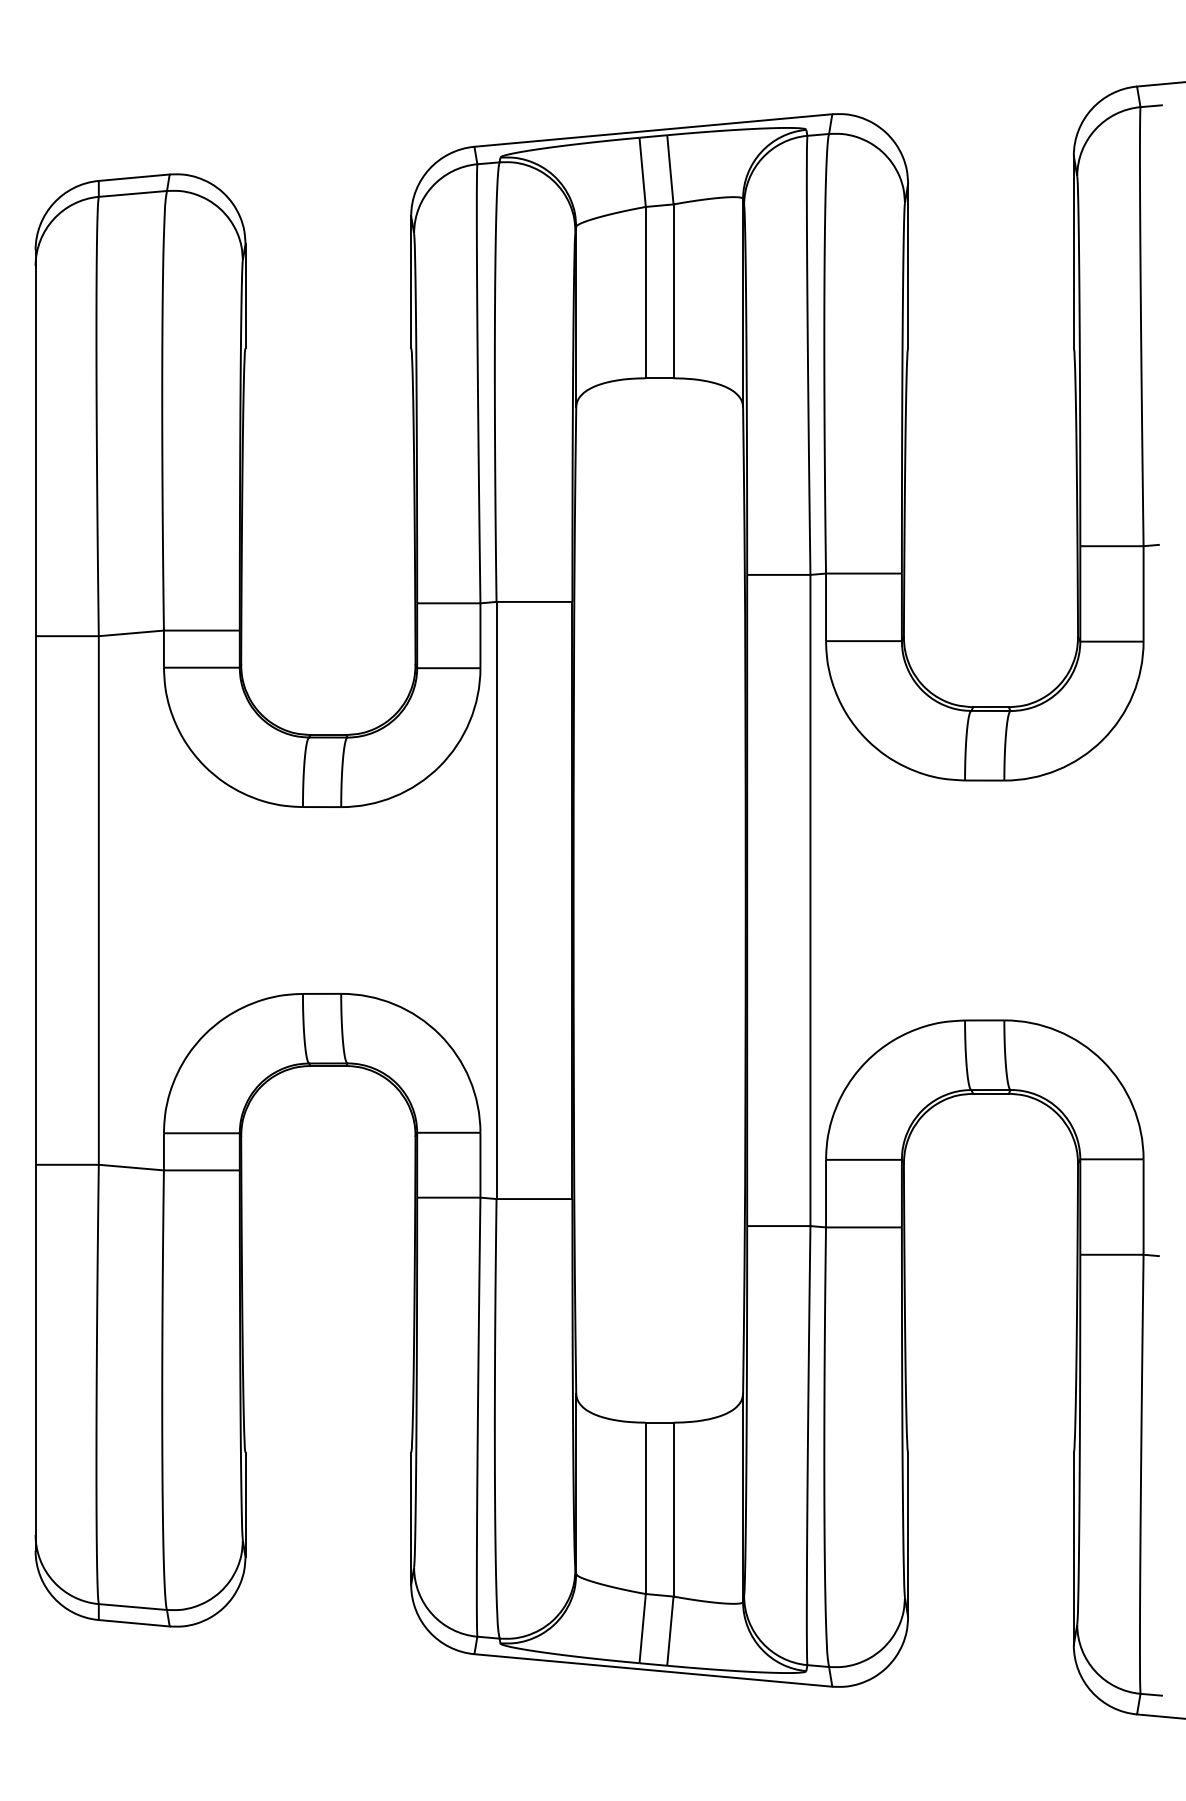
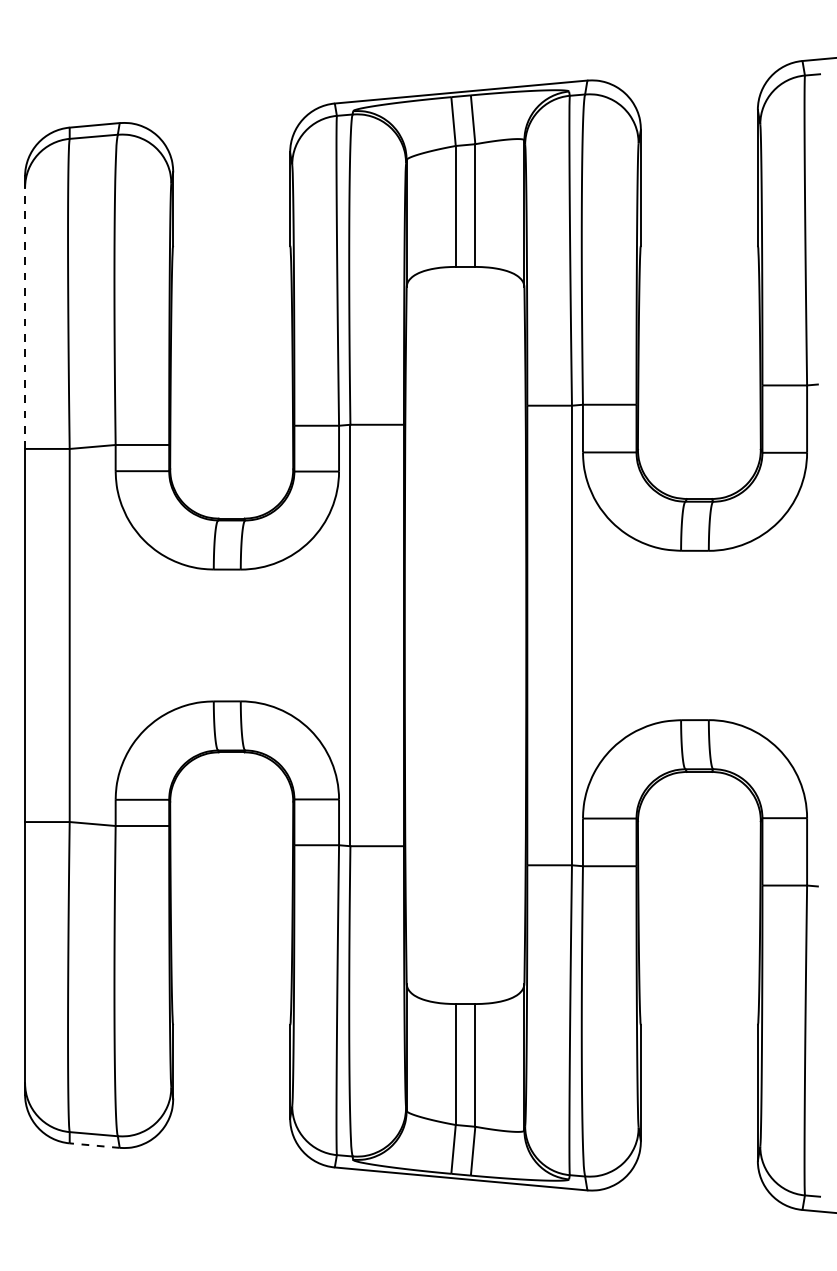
line: (35, 450) -> (25, 317), solid -> dashed
line: (134, 1623) -> (94, 1145), solid -> dashed

